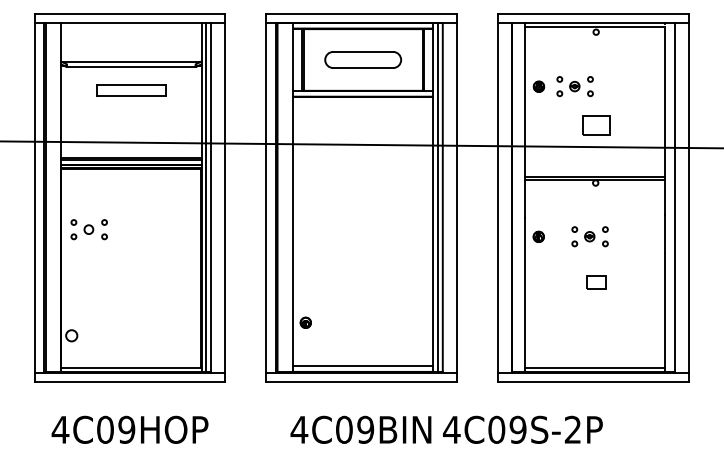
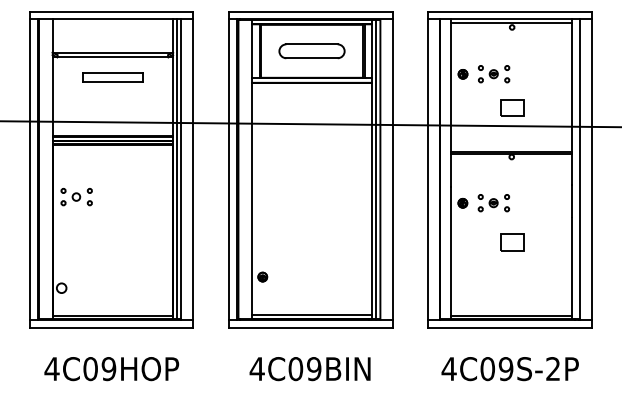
part: (589, 237) -> (493, 203), moved
part: (596, 282) -> (512, 242), size x1.43
text: (522, 430) -> (509, 369), moved

